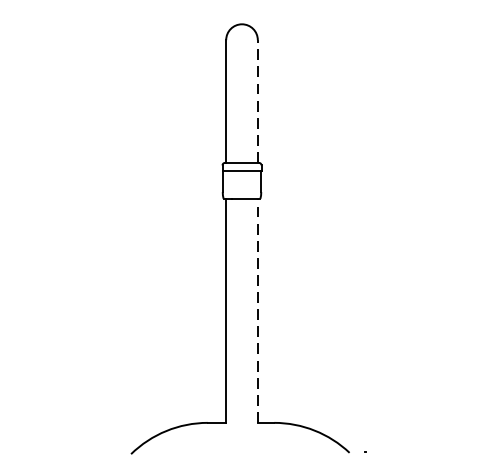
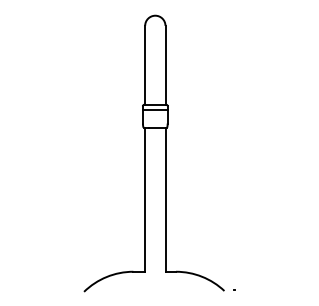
line: (257, 100) -> (165, 64), dashed -> solid
line: (257, 310) -> (165, 199), dashed -> solid

